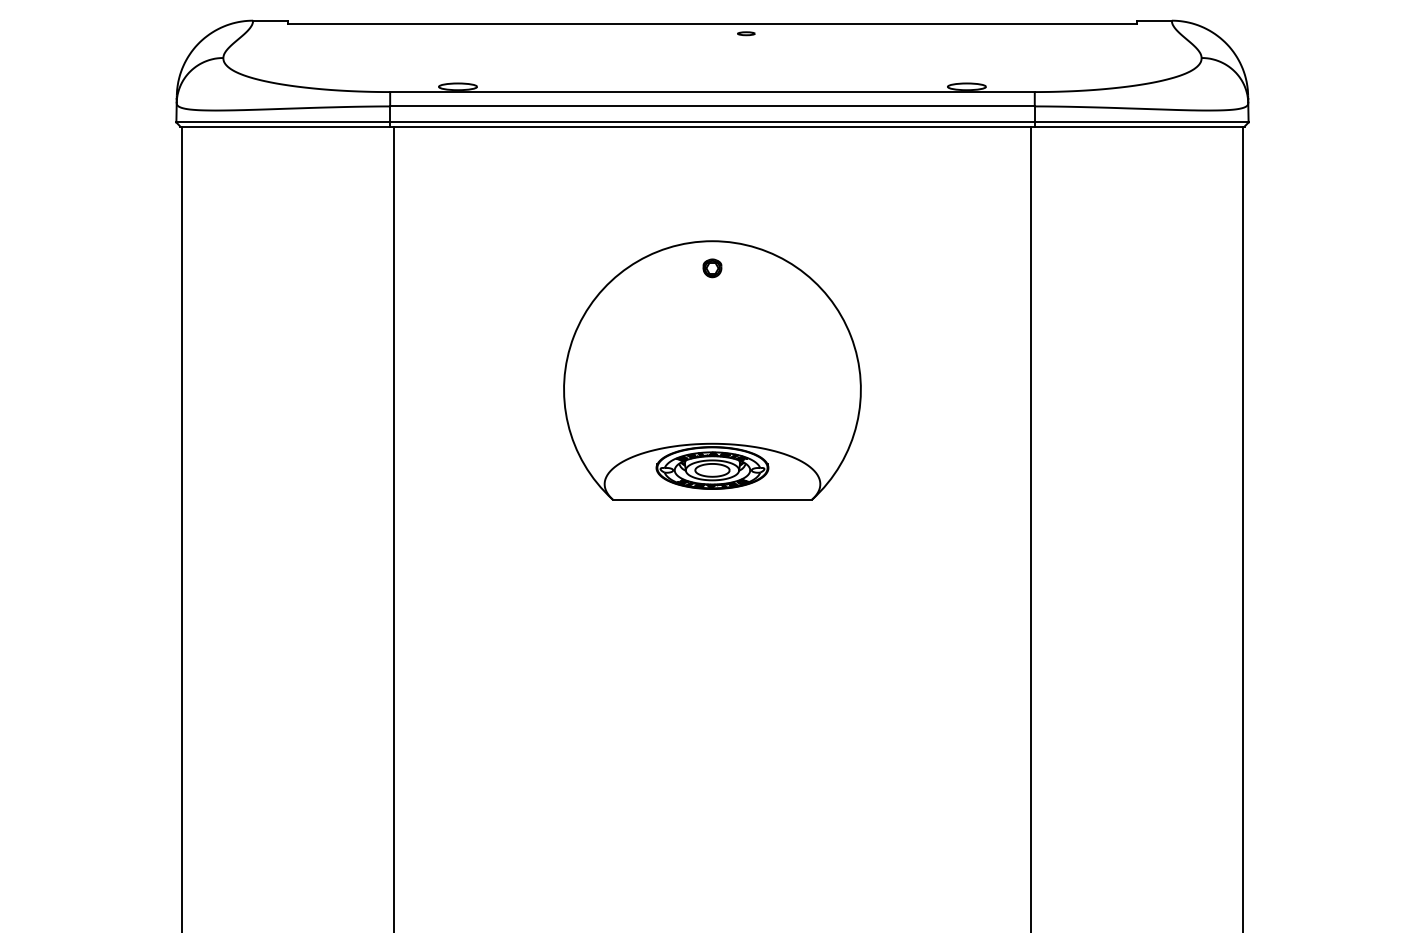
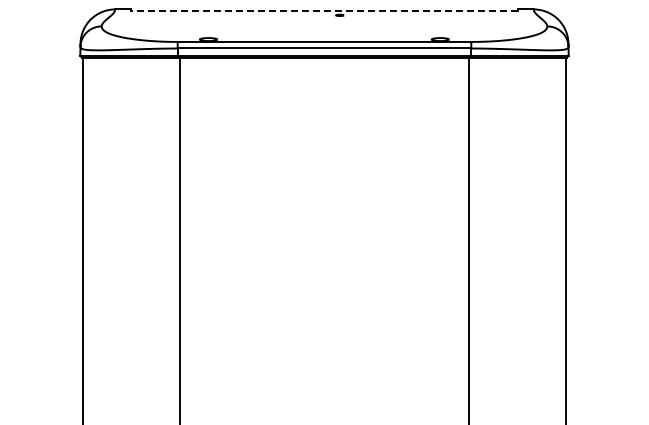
line: (710, 23) -> (323, 10), solid -> dashed
part: (712, 369) -> (324, 168), removed

